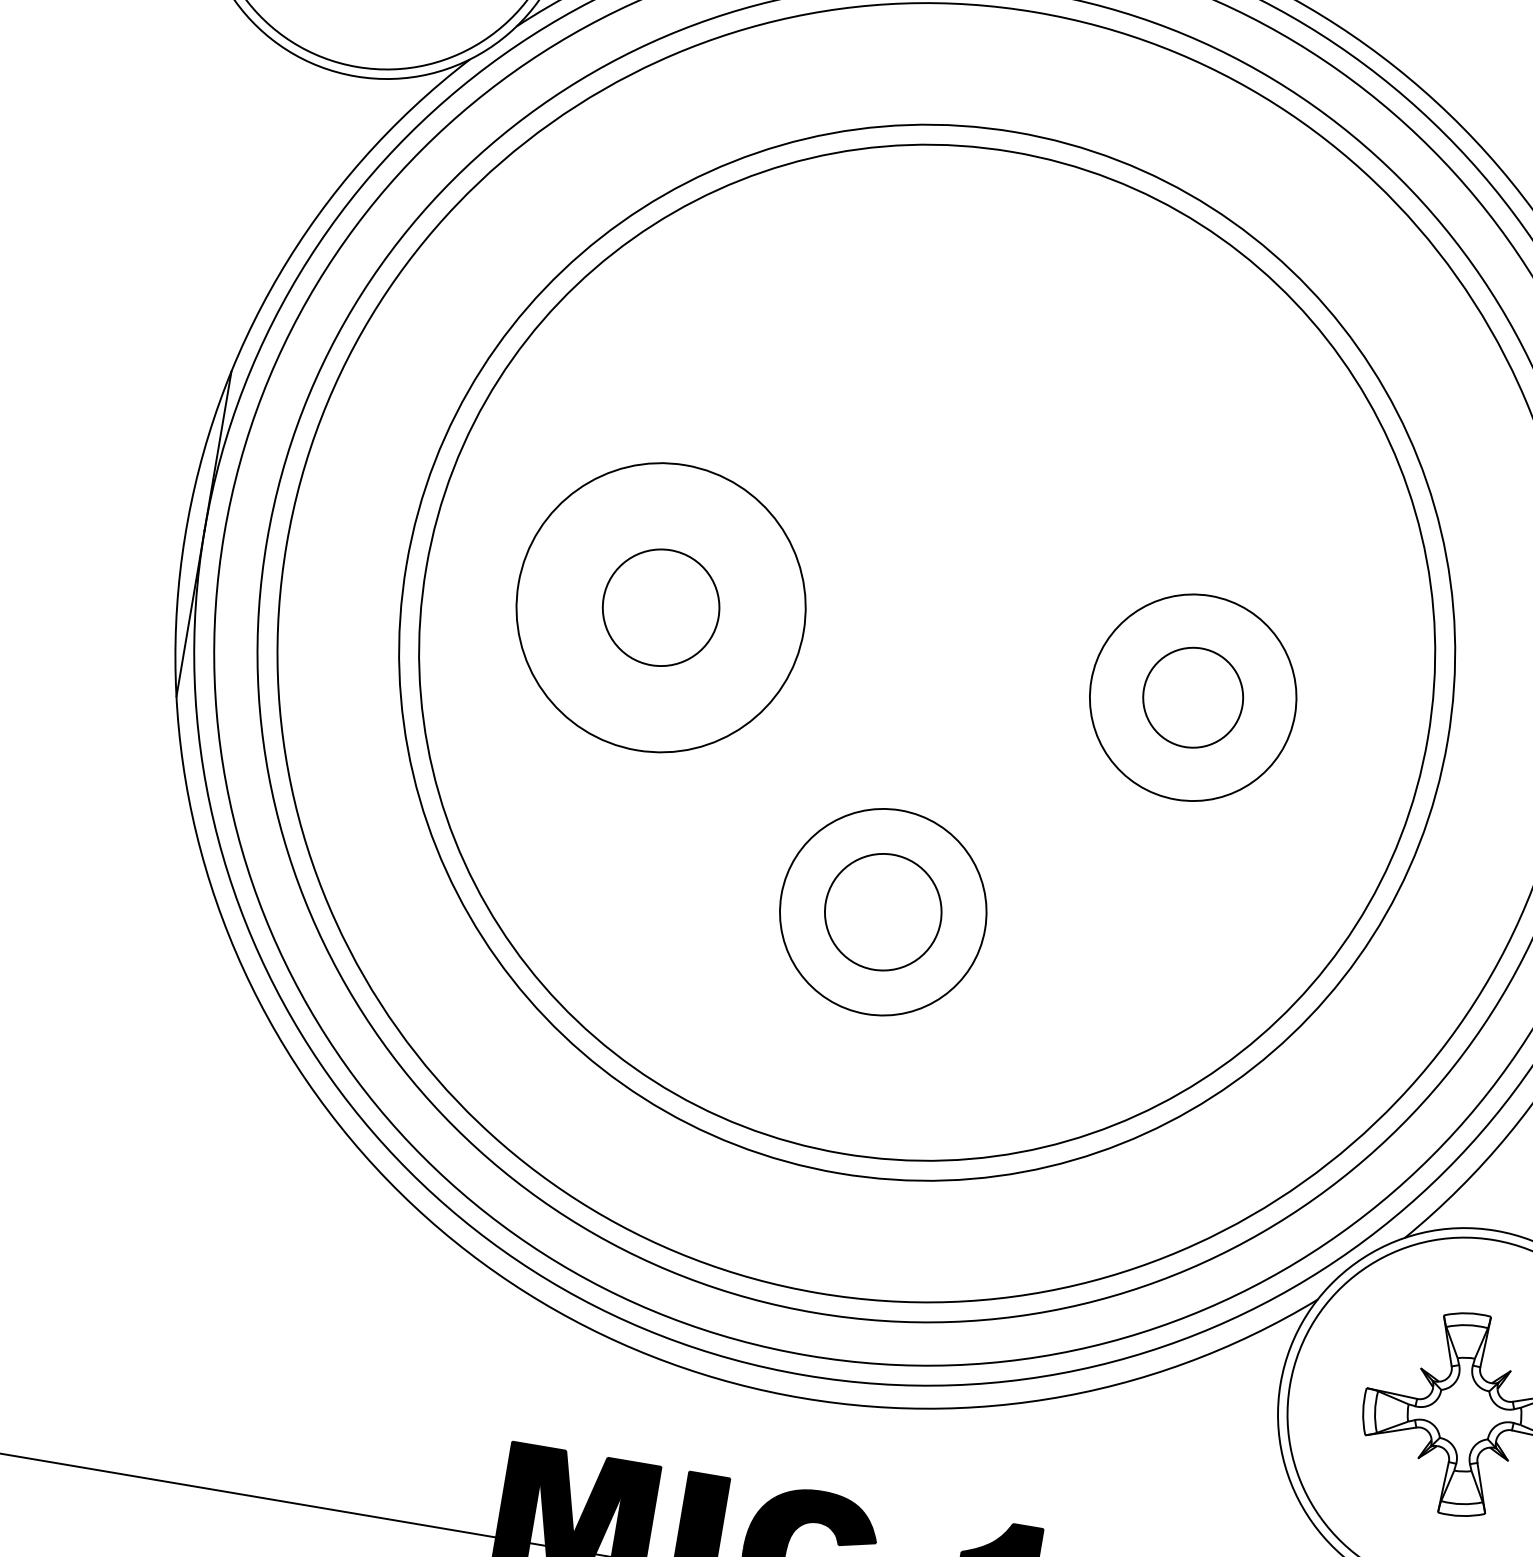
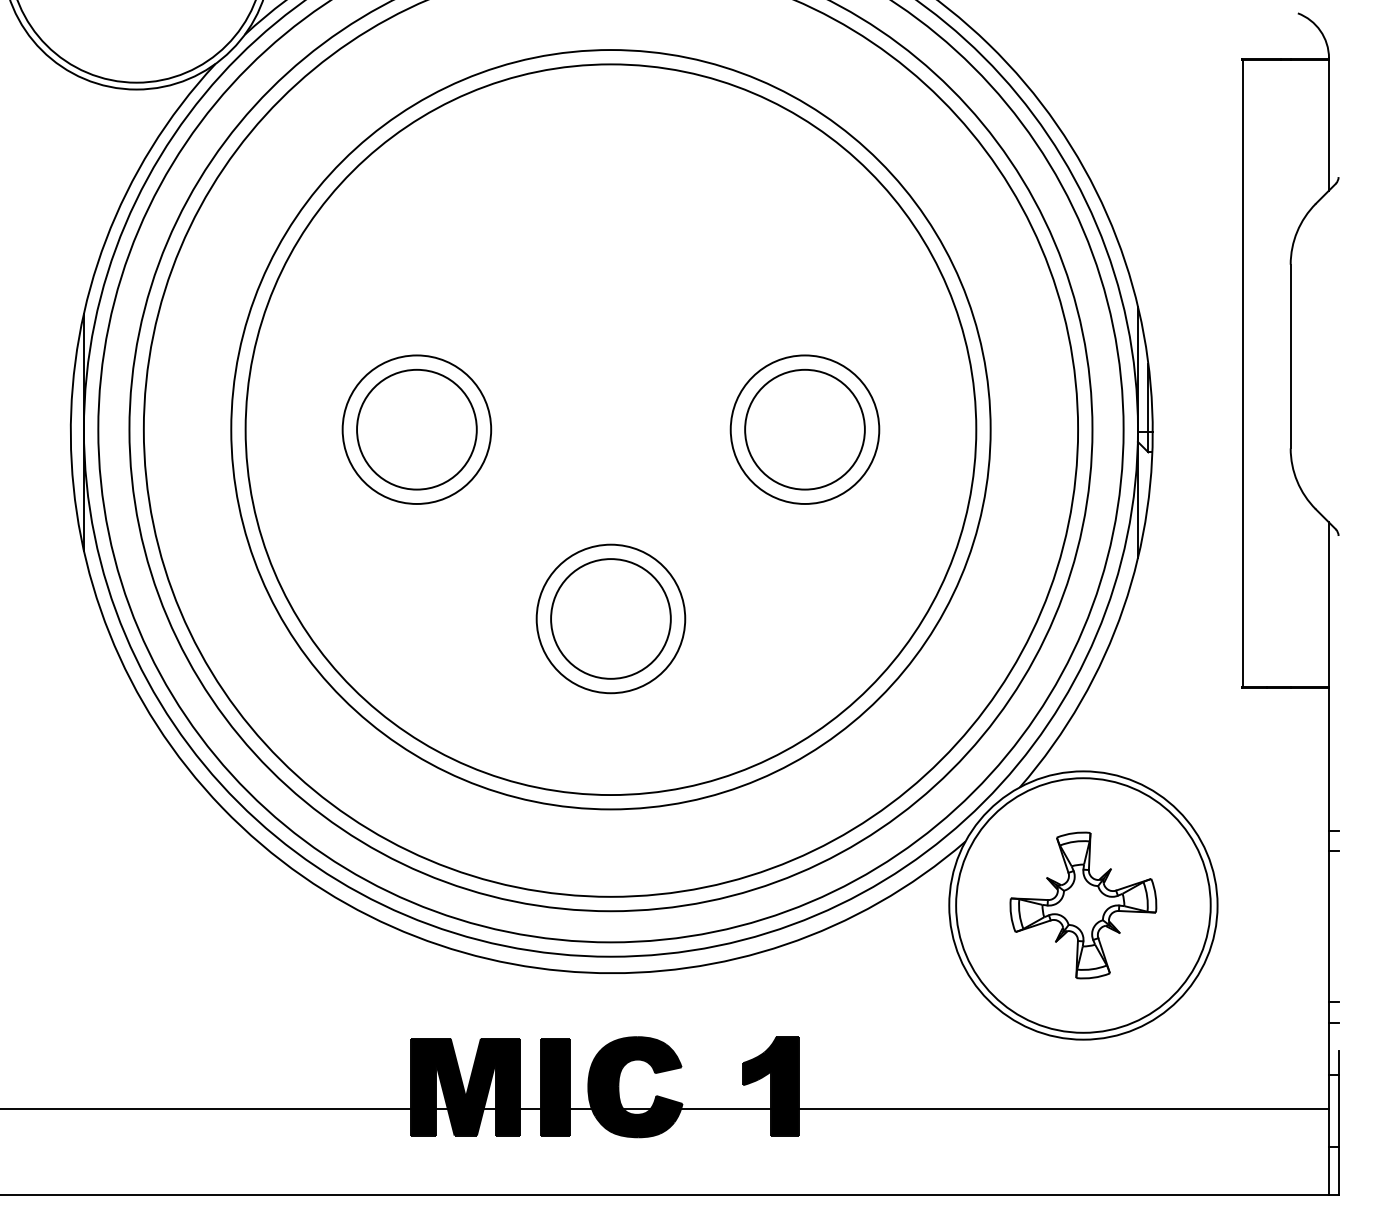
circle: (660, 607) -> (416, 429), size x0.71
circle: (660, 607) -> (416, 429), size x1.43
circle: (1192, 697) -> (804, 429), size x1.67
circle: (882, 911) -> (610, 618), size x1.43

